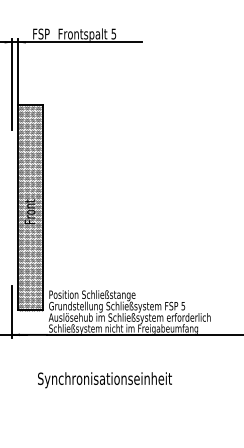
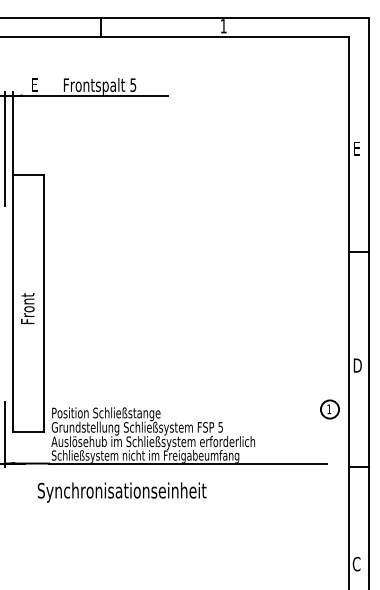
text: (40, 33) -> (41, 84), FSP -> E
hatch: (29, 207) -> (27, 303), removed
text: (104, 380) -> (121, 492), moved

